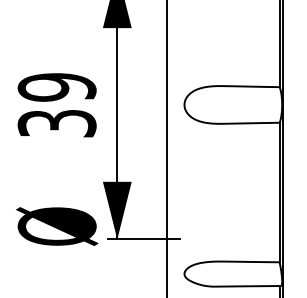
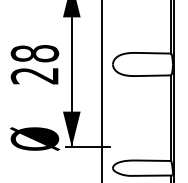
text: (56, 104) -> (34, 64), 39 -> 28

